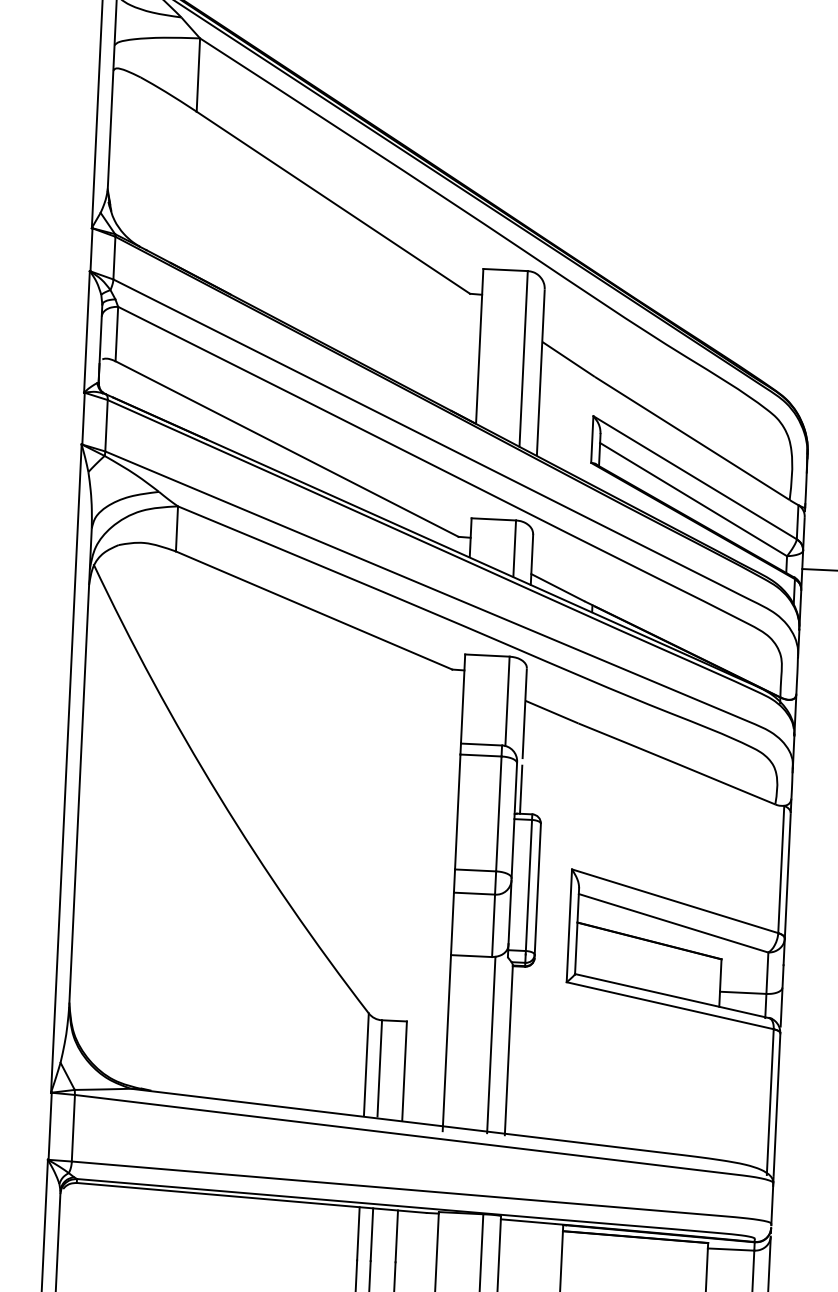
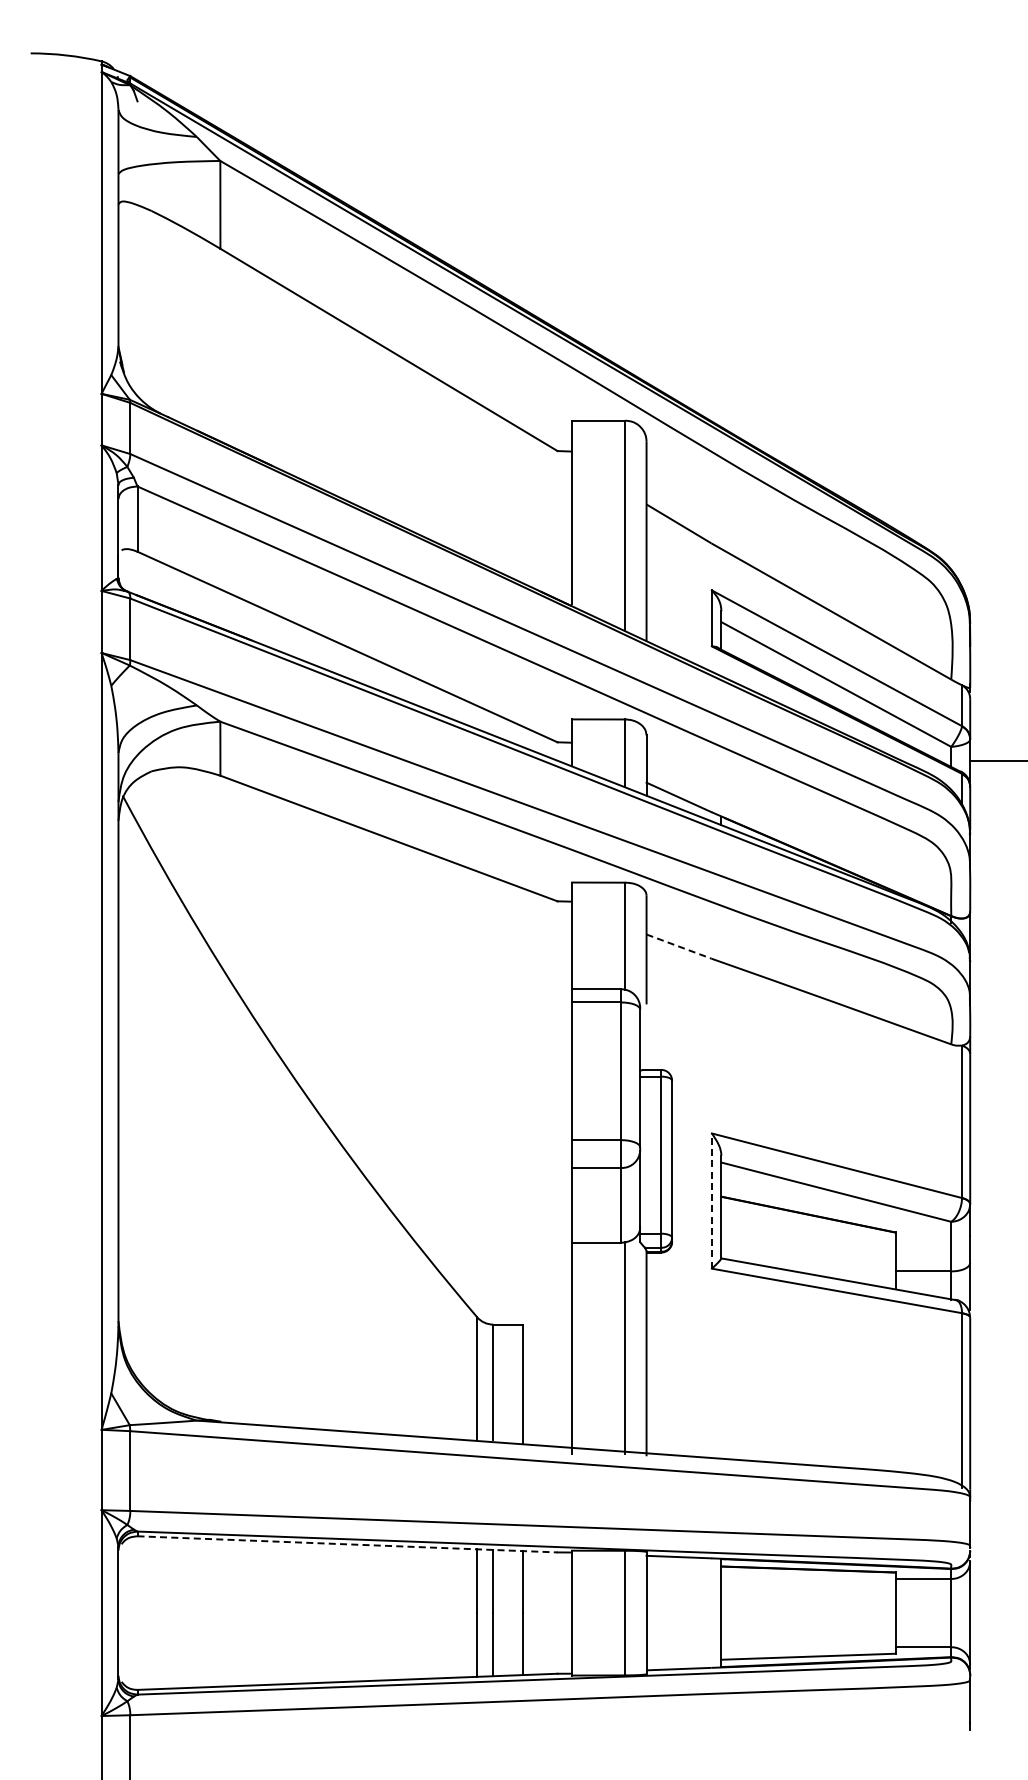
line: (552, 712) -> (679, 946), solid -> dashed
line: (521, 789) -> (646, 1040), removed
line: (569, 926) -> (711, 1201), solid -> dashed
line: (252, 1198) -> (348, 1544), solid -> dashed

